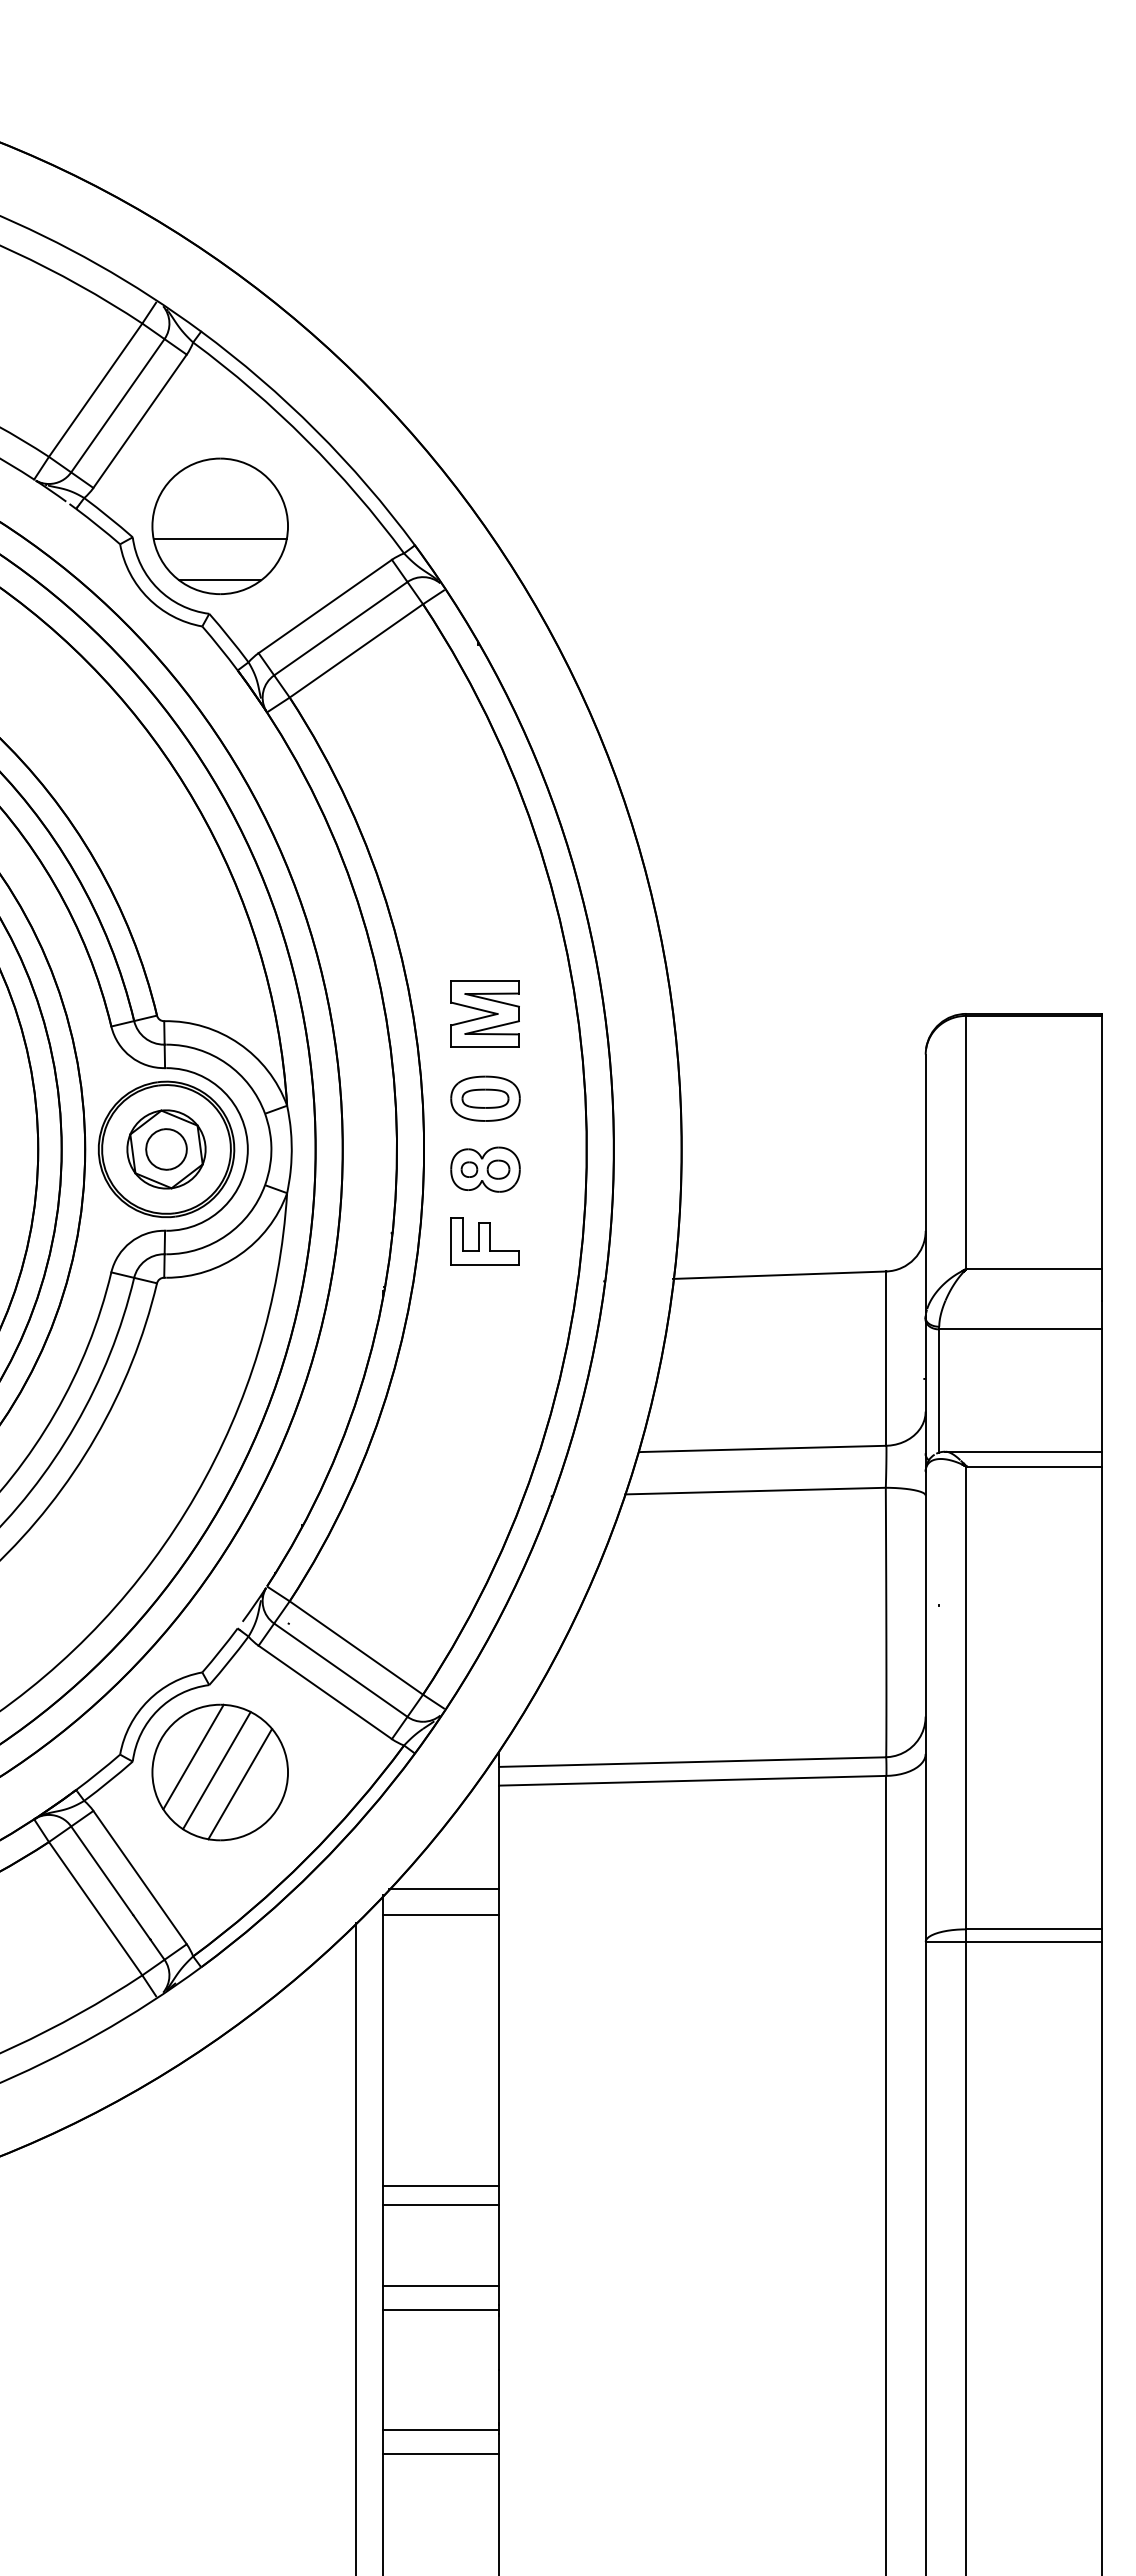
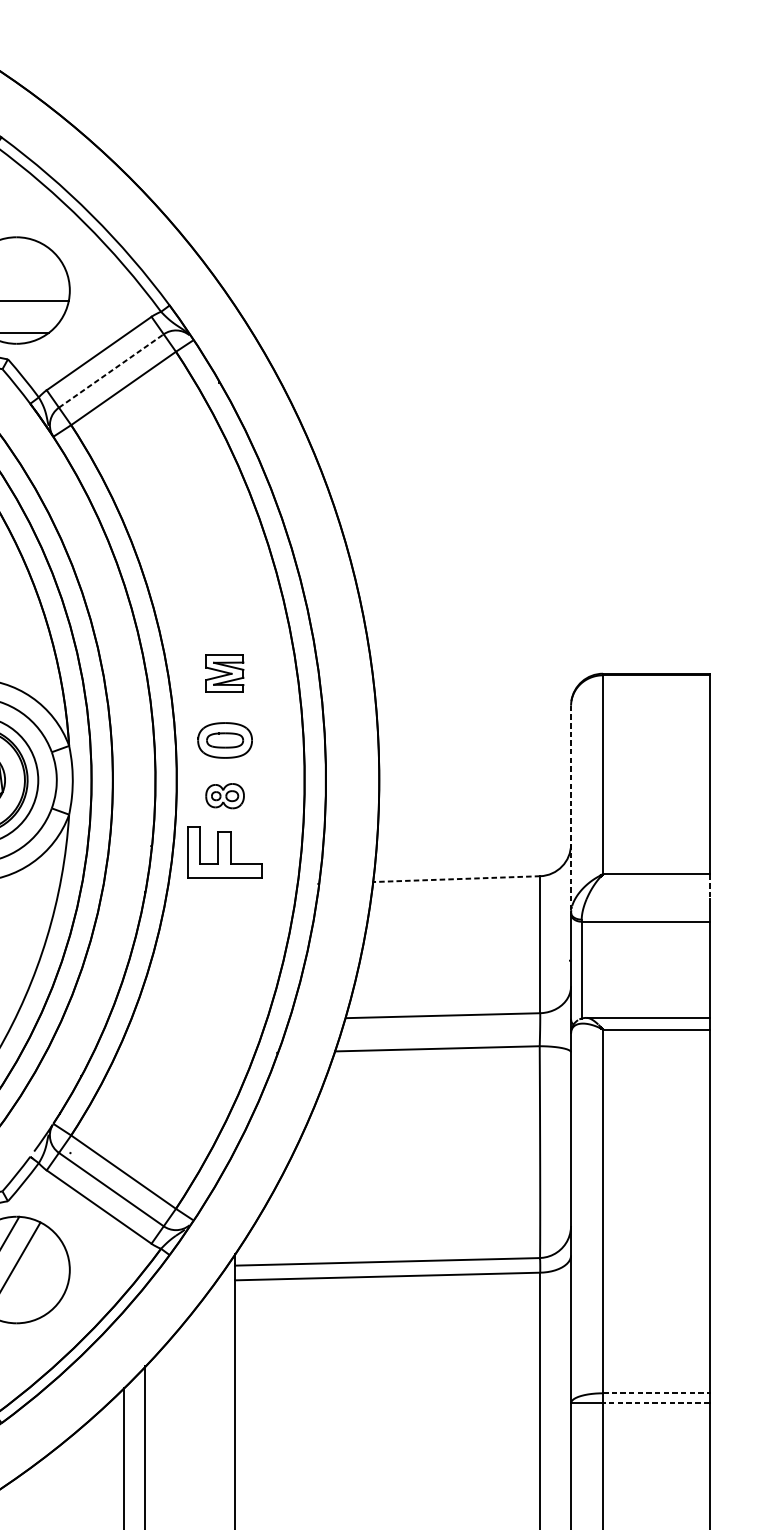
line: (341, 628) -> (111, 370), solid -> dashed
part: (484, 1013) -> (224, 673), size x0.7
part: (485, 1169) -> (225, 796), size x0.7
line: (925, 1186) -> (570, 809), solid -> dashed
part: (484, 1241) -> (224, 852), size x1.4
line: (779, 1275) -> (456, 879), solid -> dashed
line: (1101, 1284) -> (709, 886), solid -> dashed
line: (240, 1784) -> (32, 1279), removed
line: (443, 1888) -> (192, 1361), removed
line: (440, 1914) -> (189, 1381), removed
line: (1034, 1929) -> (656, 1393), solid -> dashed
line: (1034, 1941) -> (656, 1402), solid -> dashed

